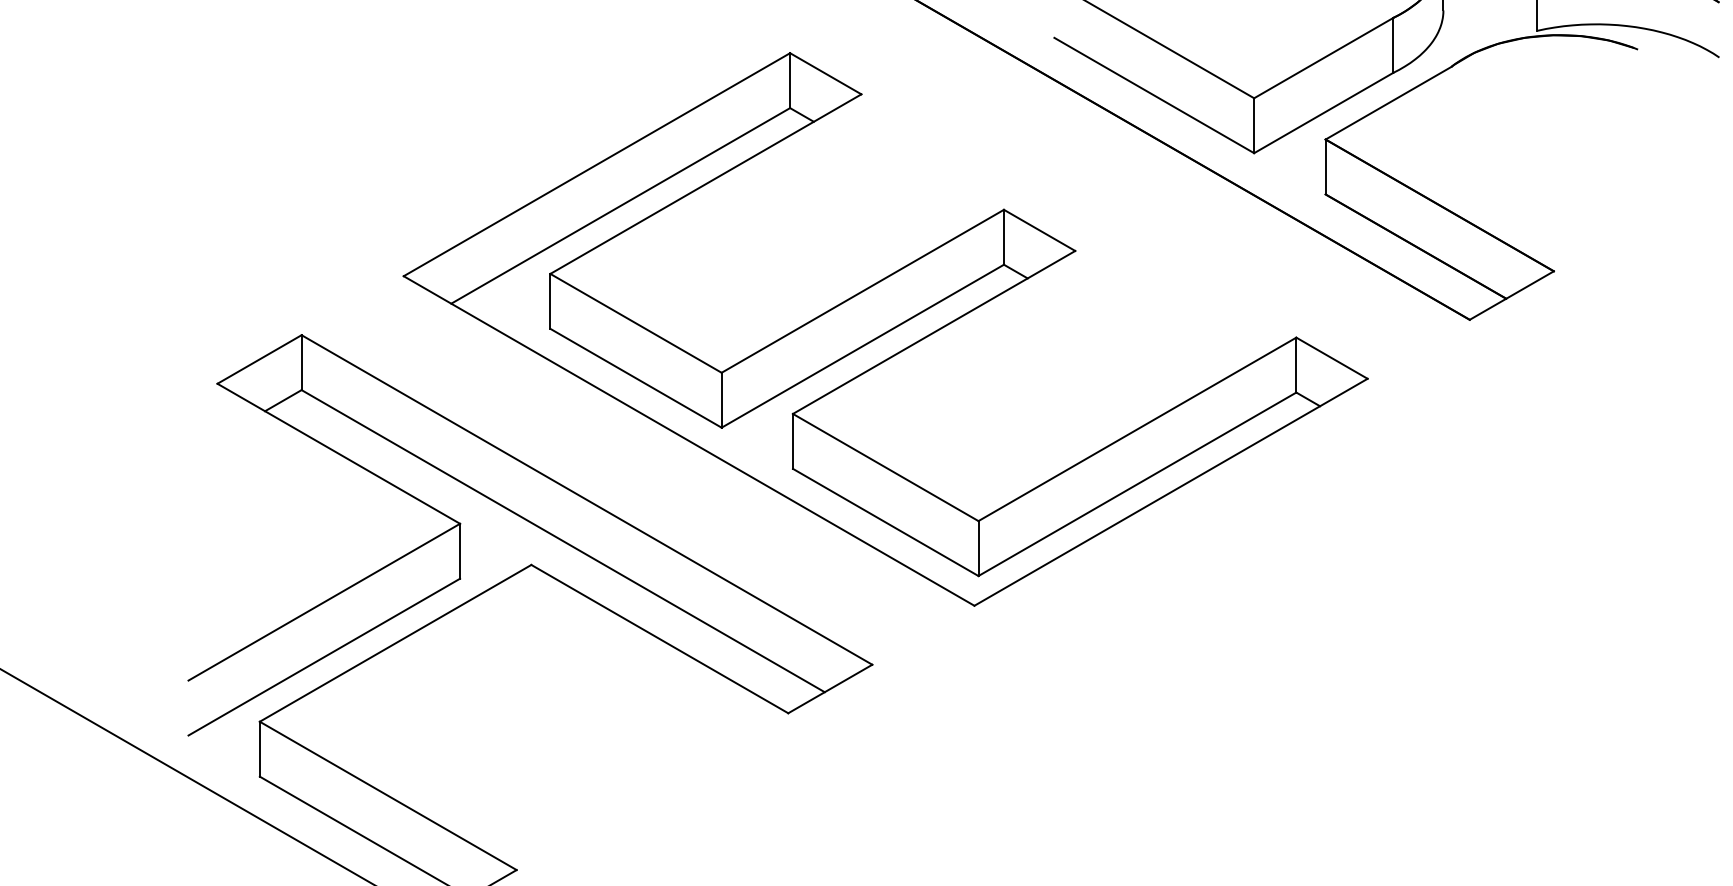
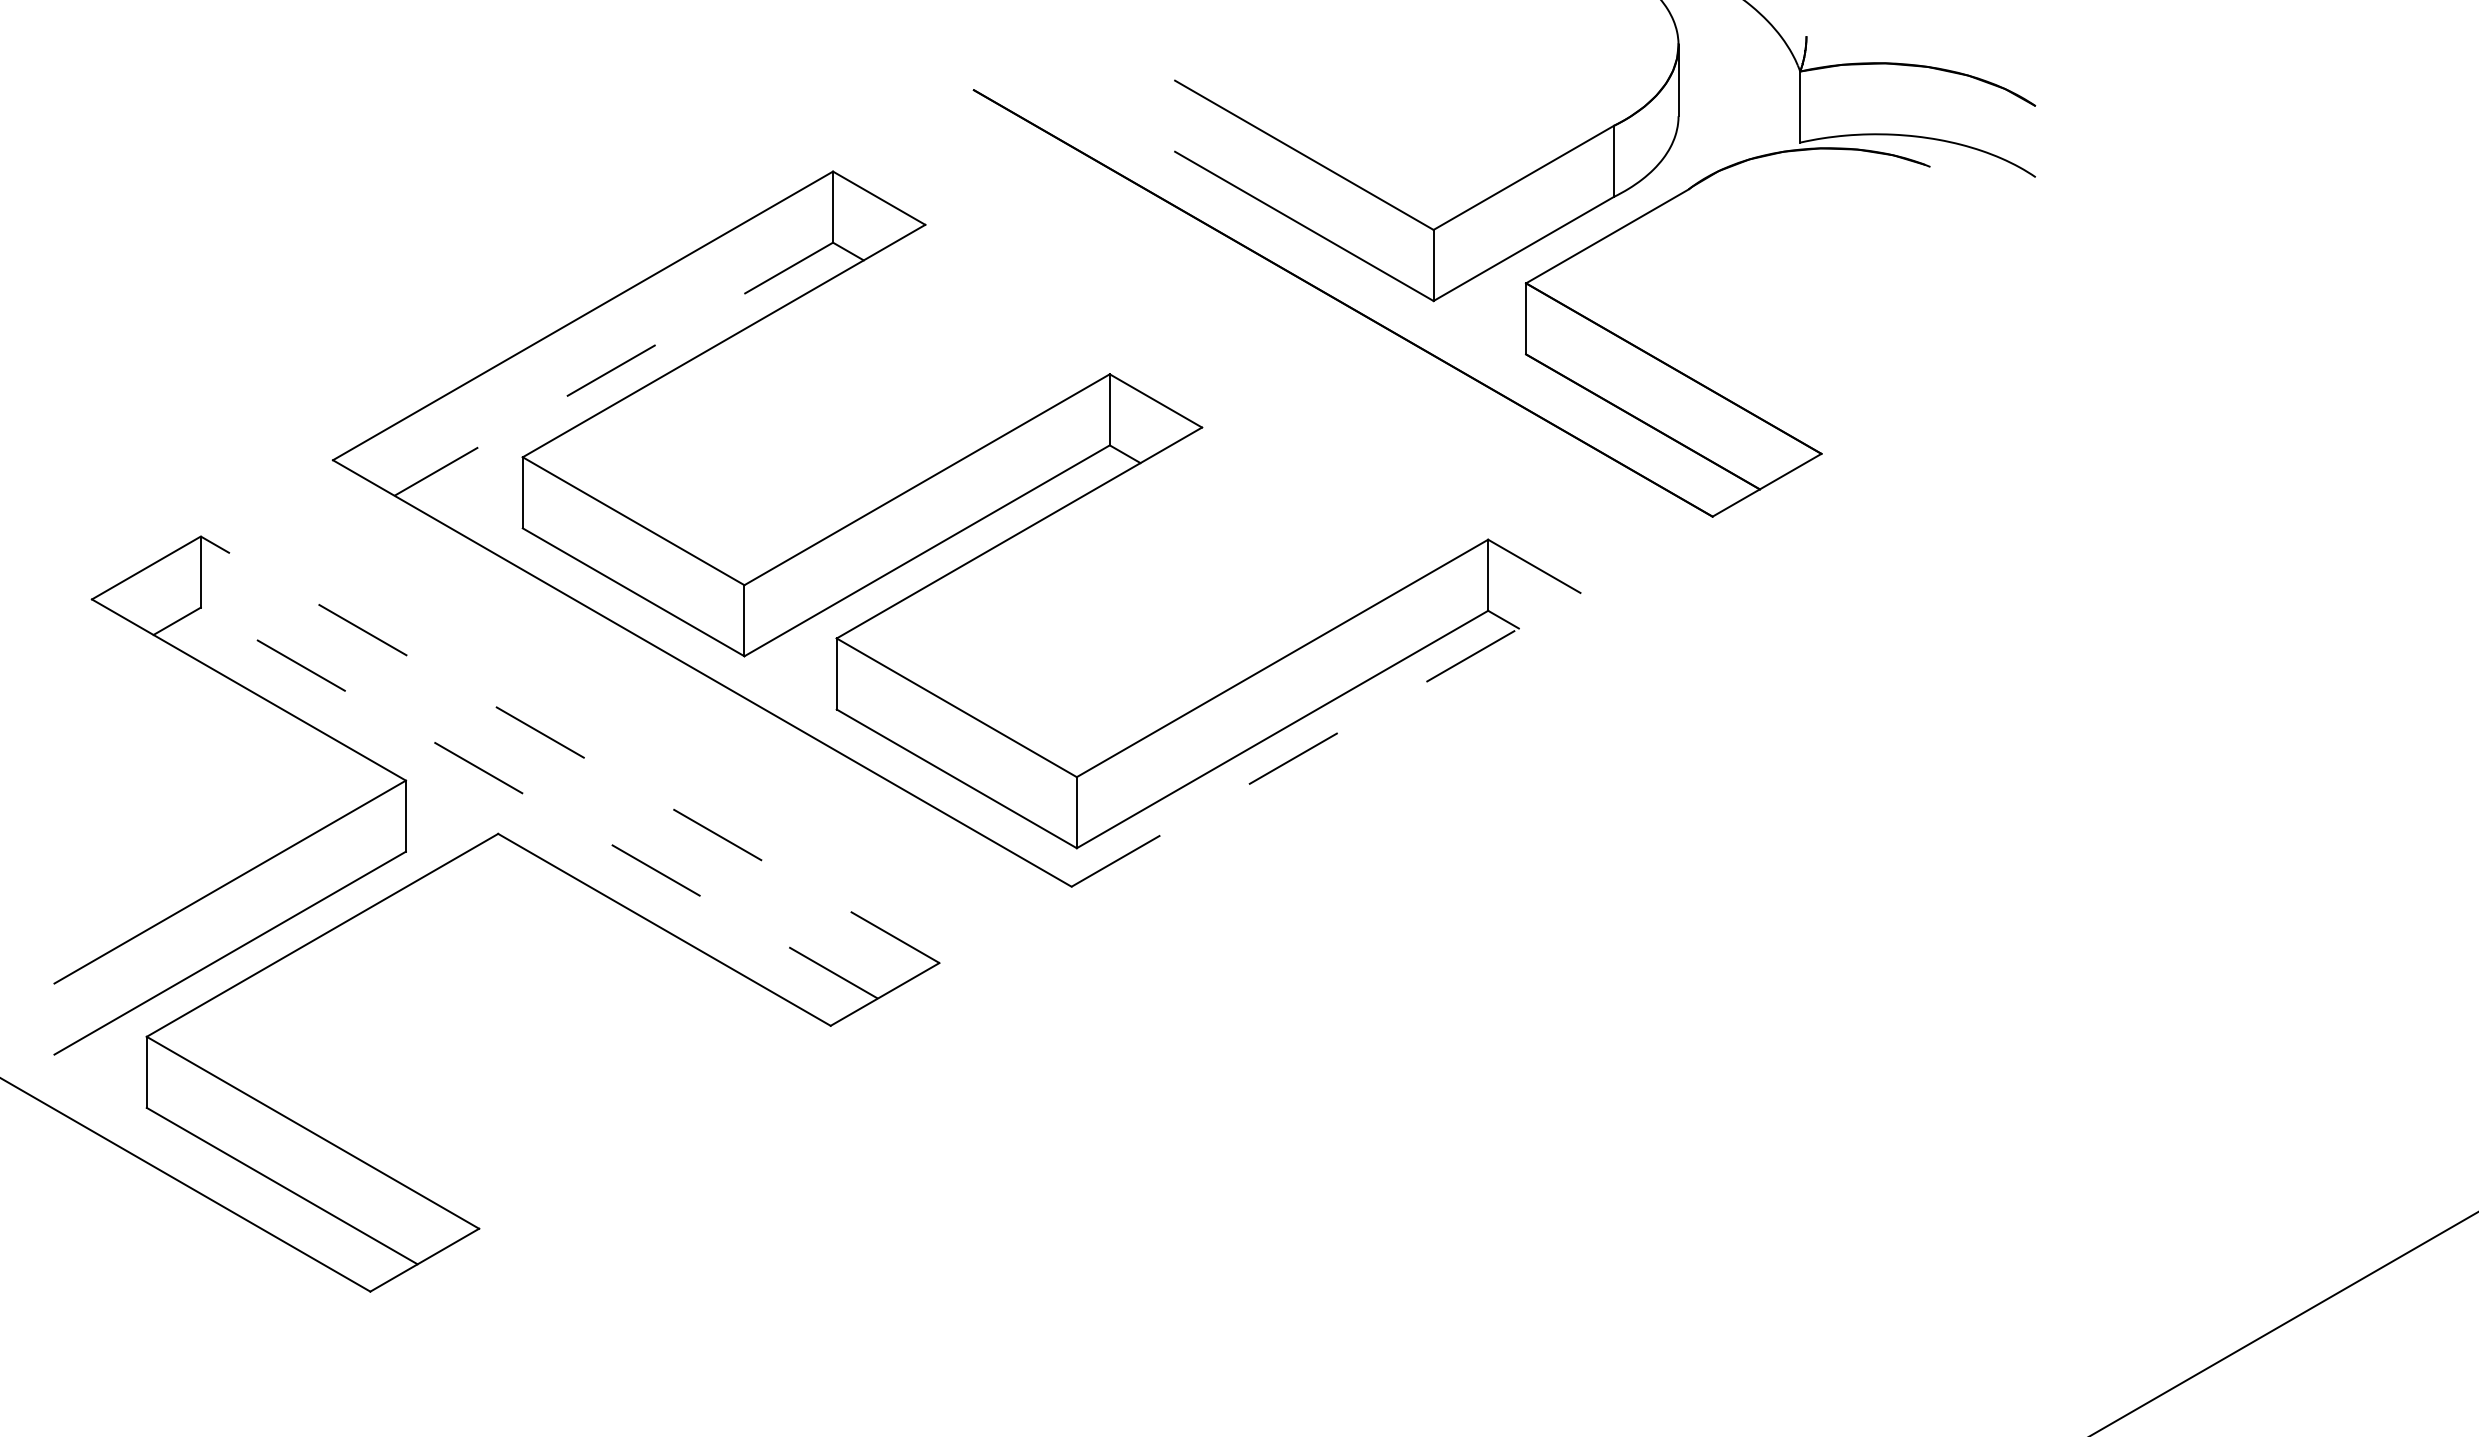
line: (620, 206) -> (613, 369), solid -> dashed
line: (1171, 492) -> (1326, 739), solid -> dashed
line: (586, 499) -> (569, 749), solid -> dashed
line: (563, 541) -> (539, 803), solid -> dashed

